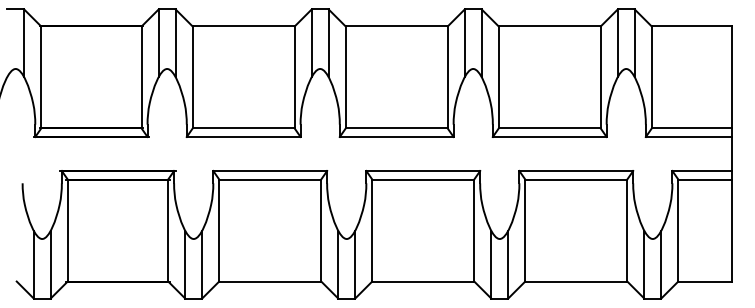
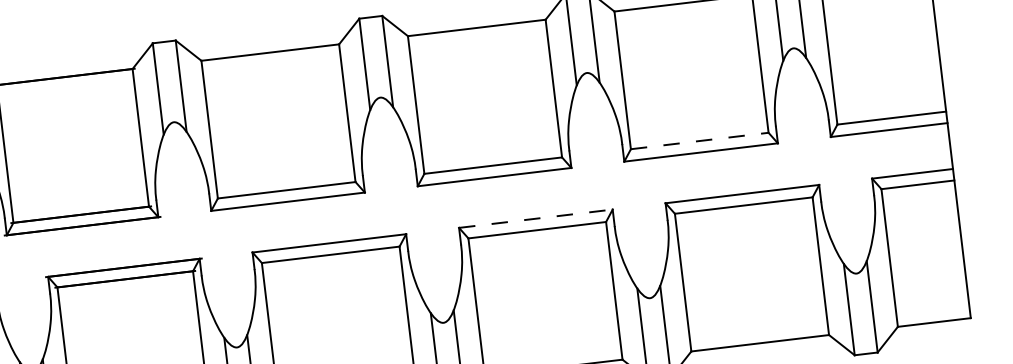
line: (550, 128) -> (700, 140), solid -> dashed
line: (423, 171) -> (536, 219), solid -> dashed

